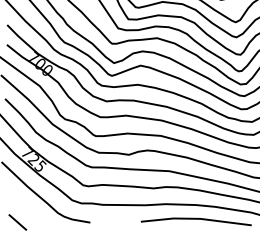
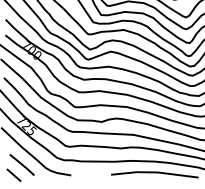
line: (27, 208) -> (21, 164), added

